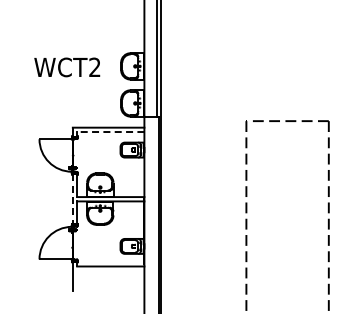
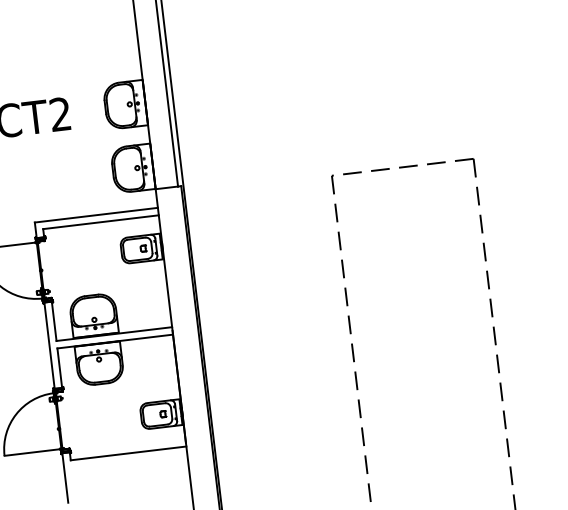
line: (110, 132) -> (100, 223), dashed -> solid
line: (72, 199) -> (49, 346), dashed -> solid

